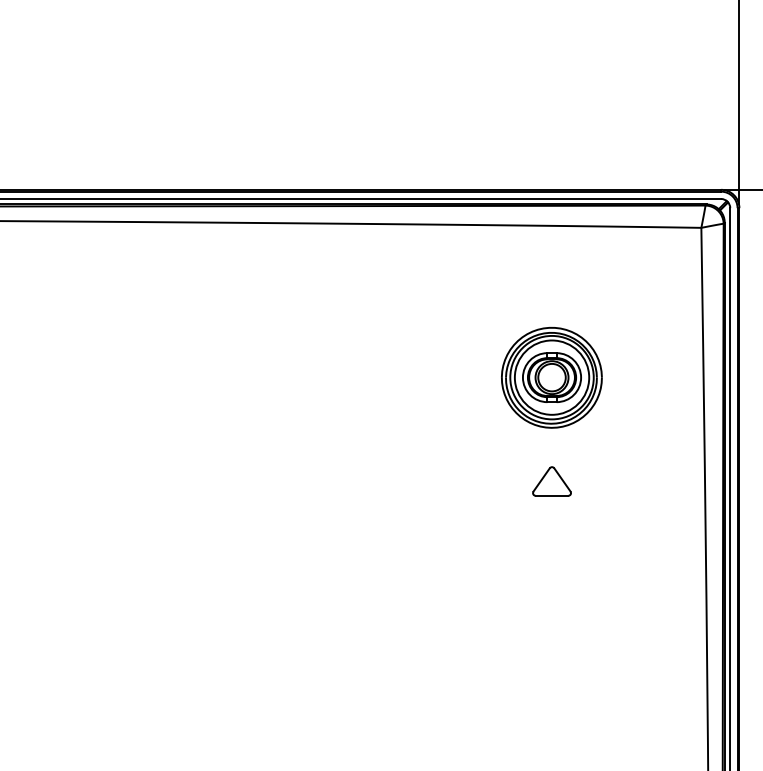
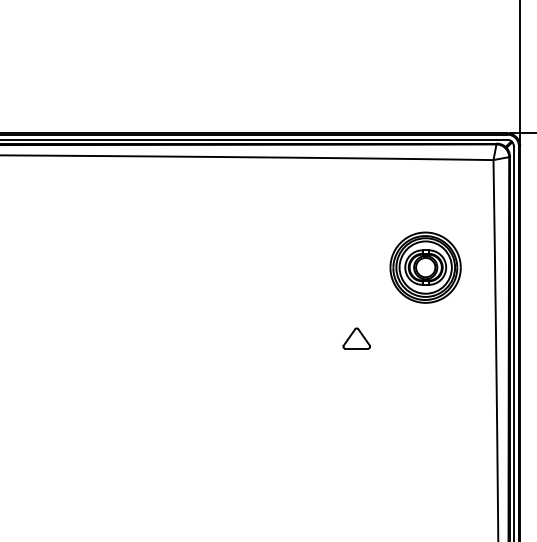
part: (551, 377) -> (425, 267), moved
part: (551, 481) -> (356, 338), moved

